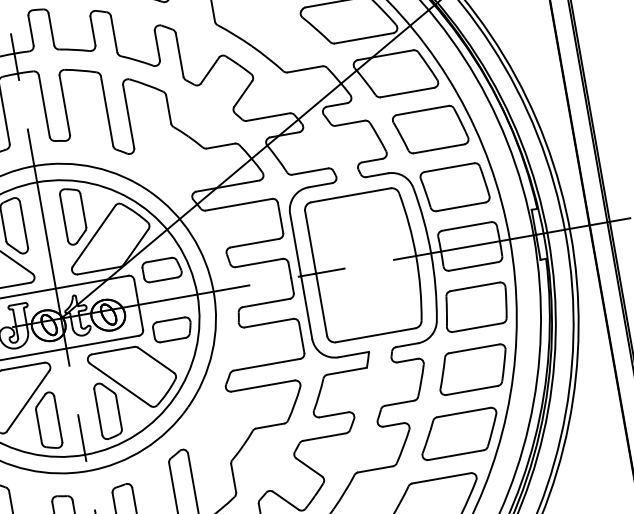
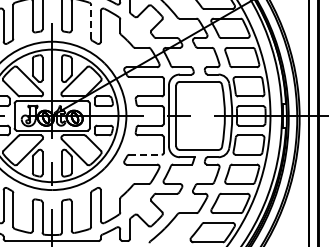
line: (107, 110) -> (91, 21), solid -> dashed
line: (268, 363) -> (146, 154), solid -> dashed

